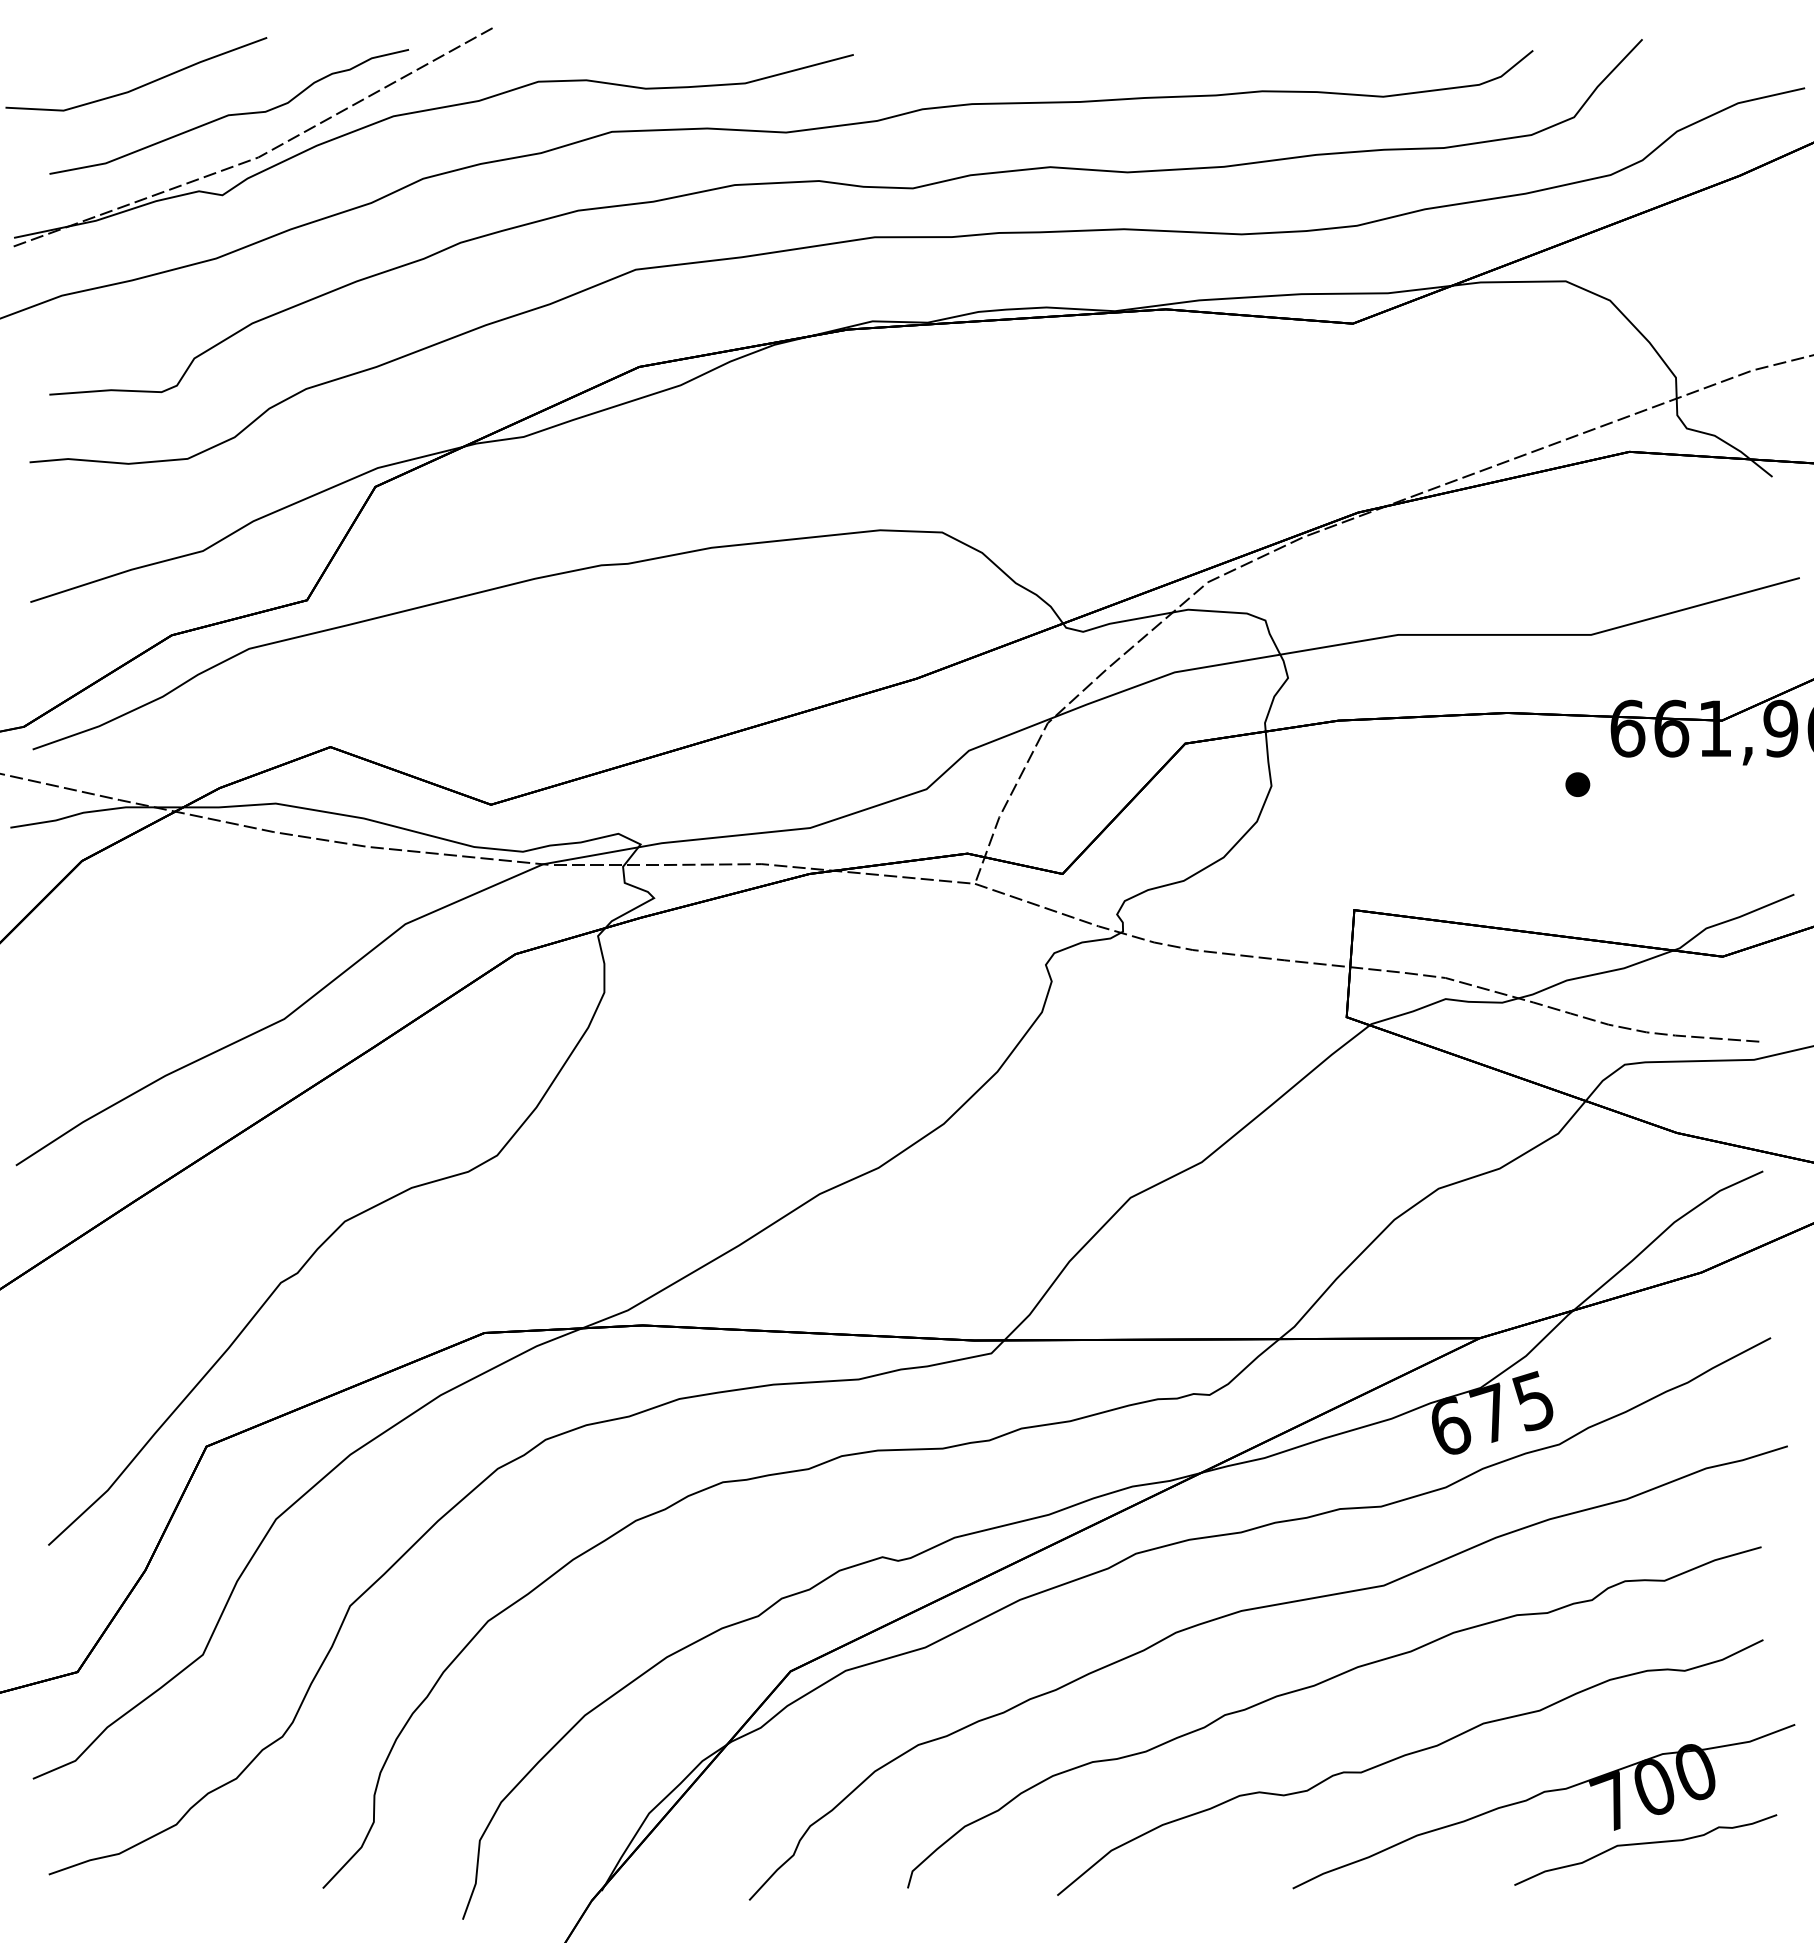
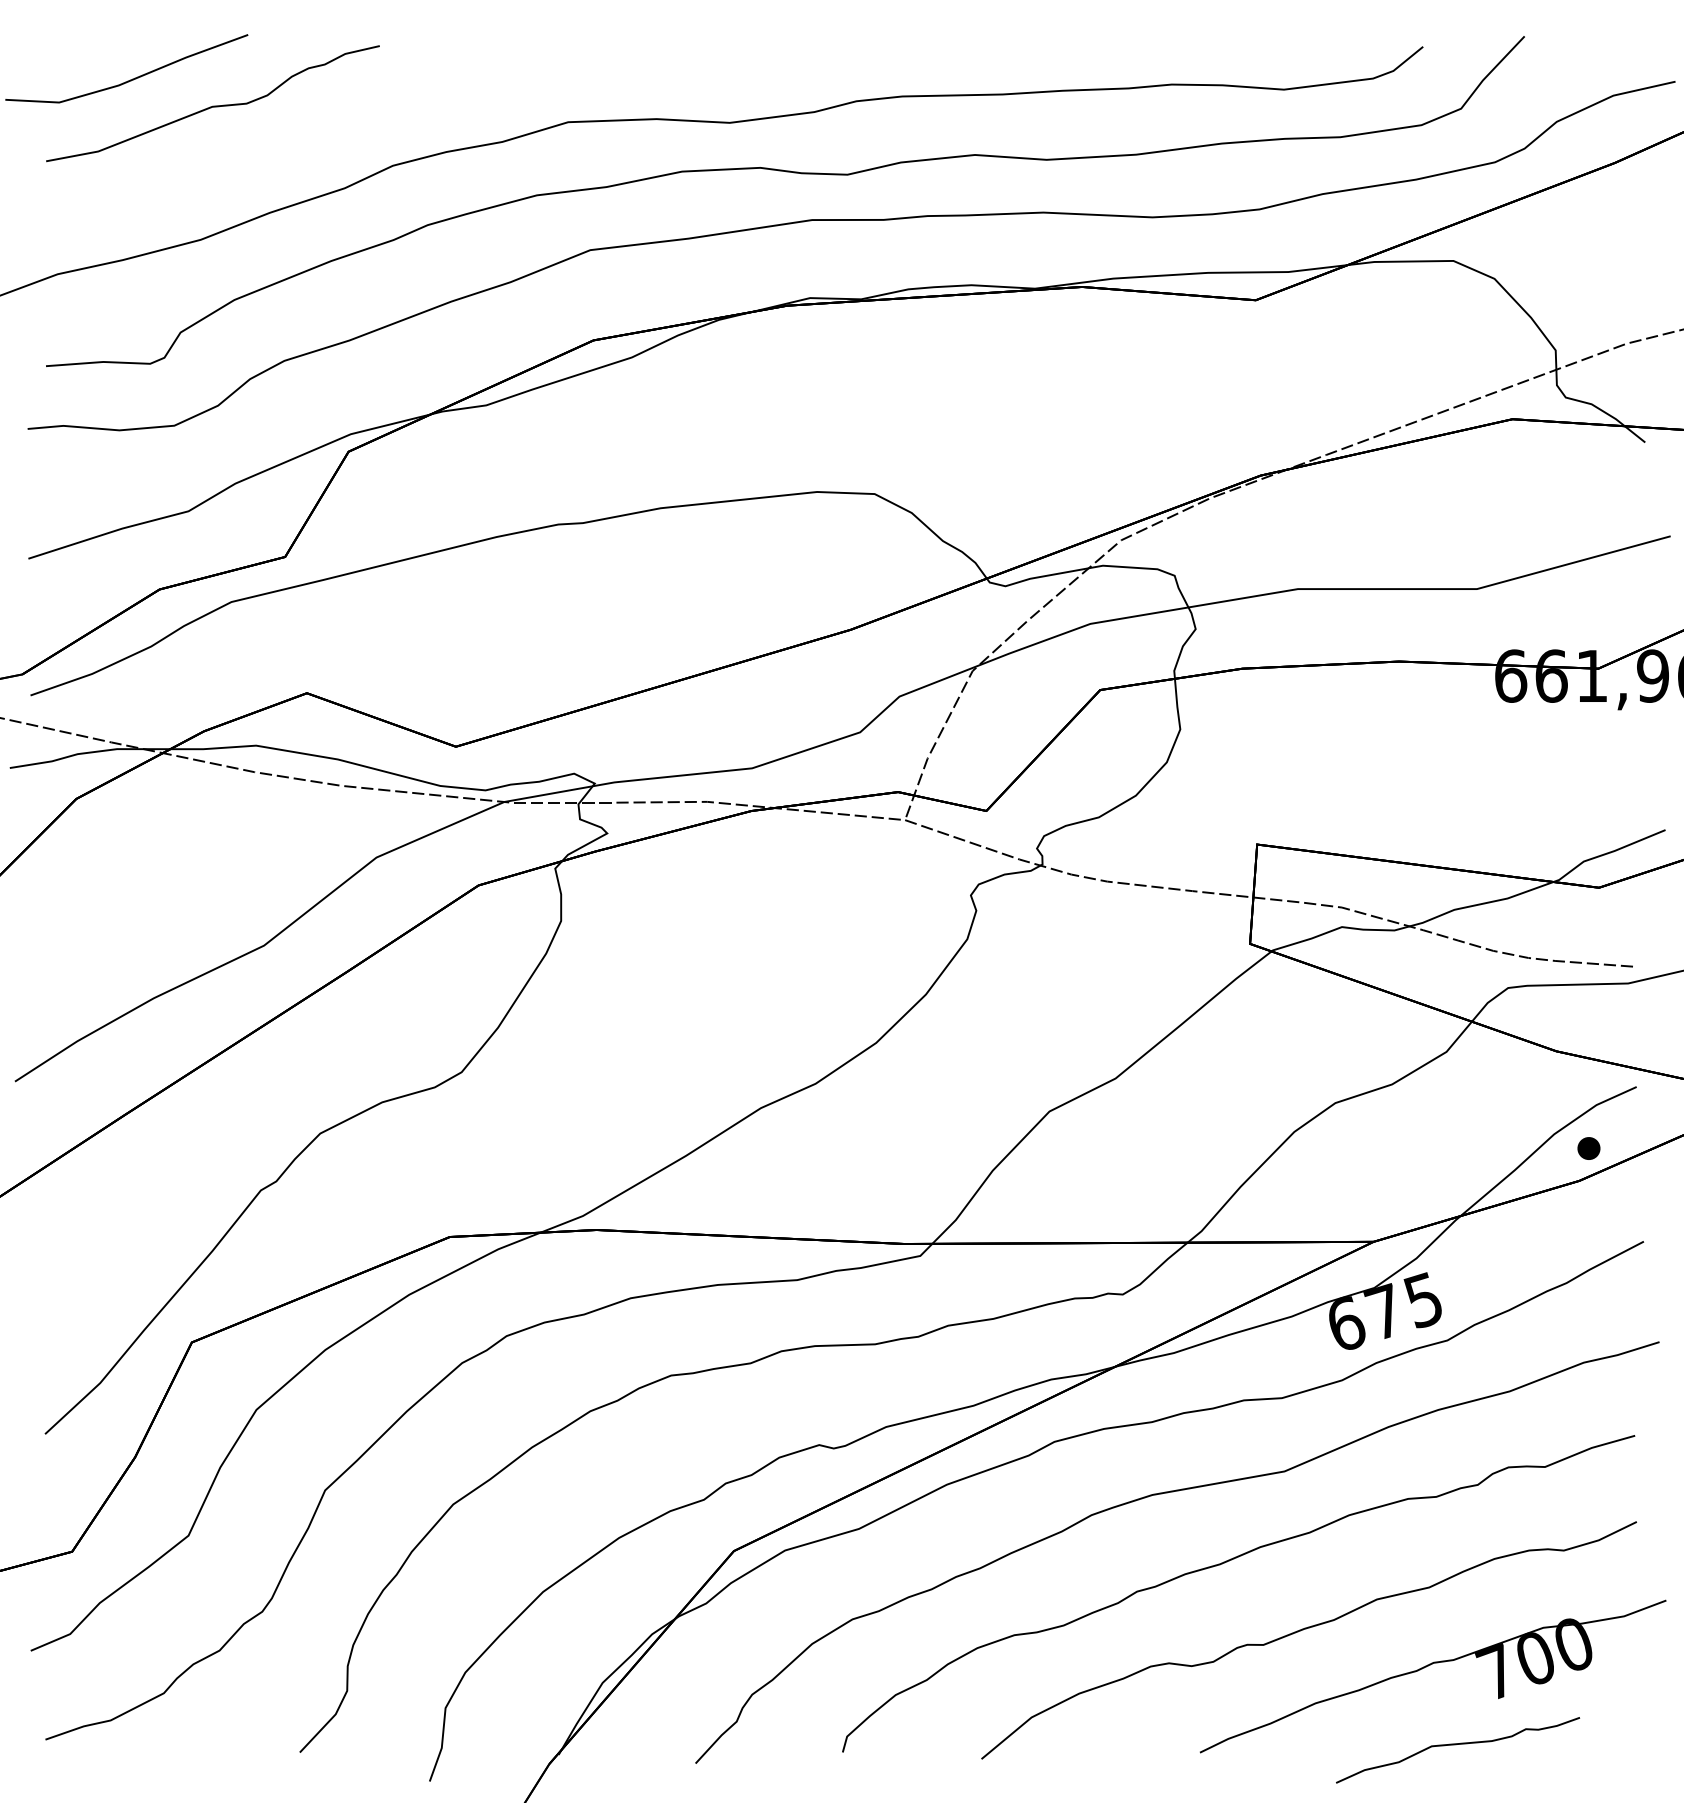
part: (427, 111) -> (396, 103), removed
part: (1577, 784) -> (1588, 1148), moved
curve: (1645, 1844) -> (1457, 1745), moved

